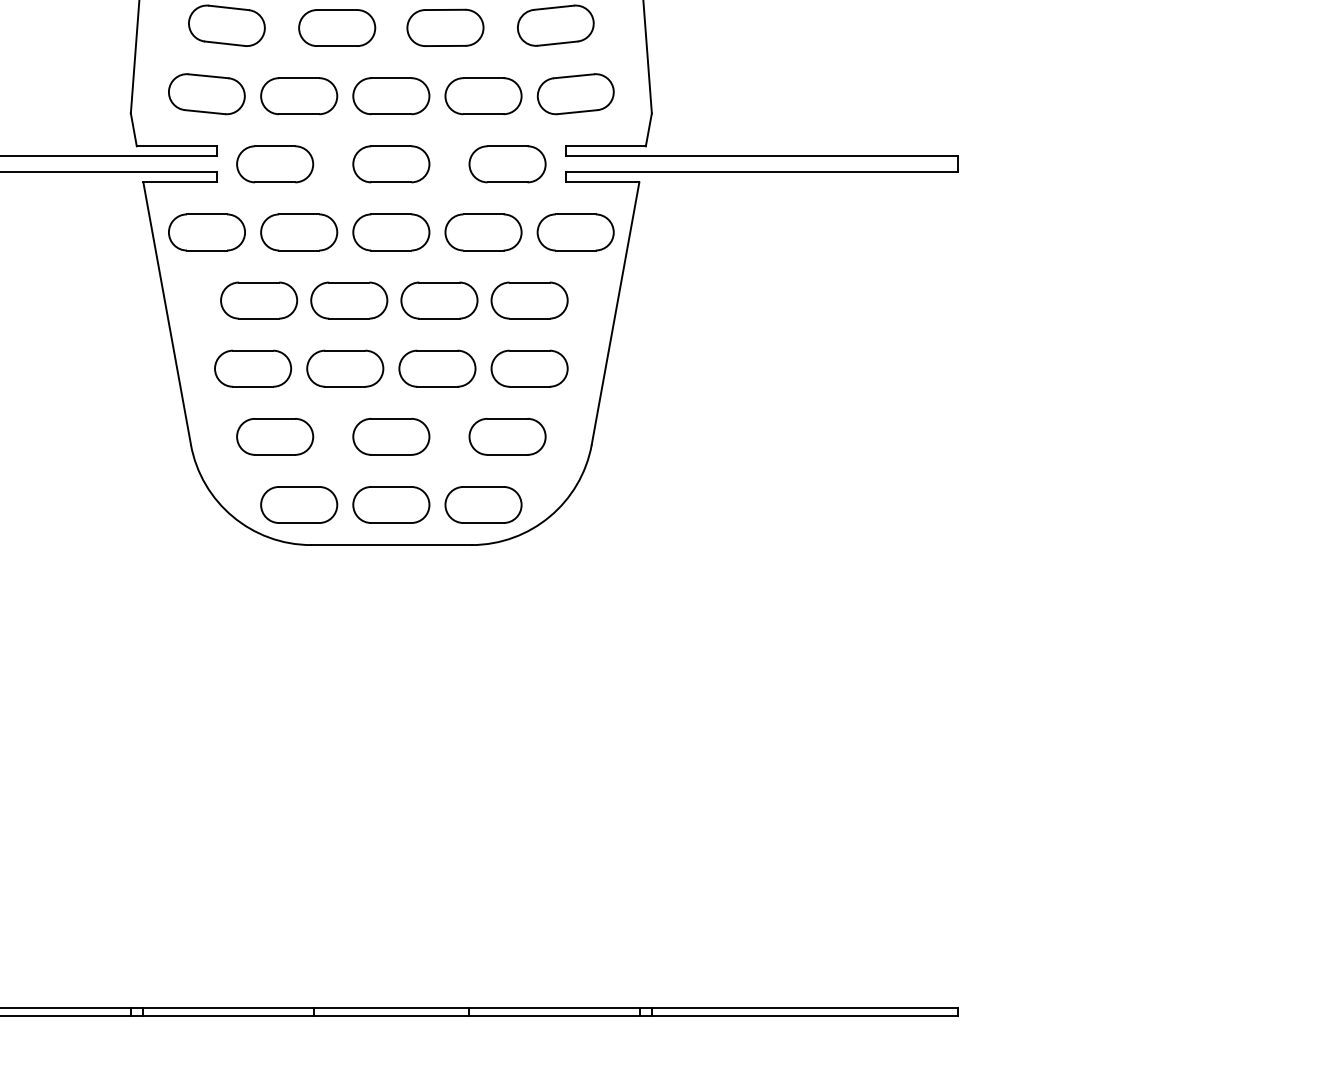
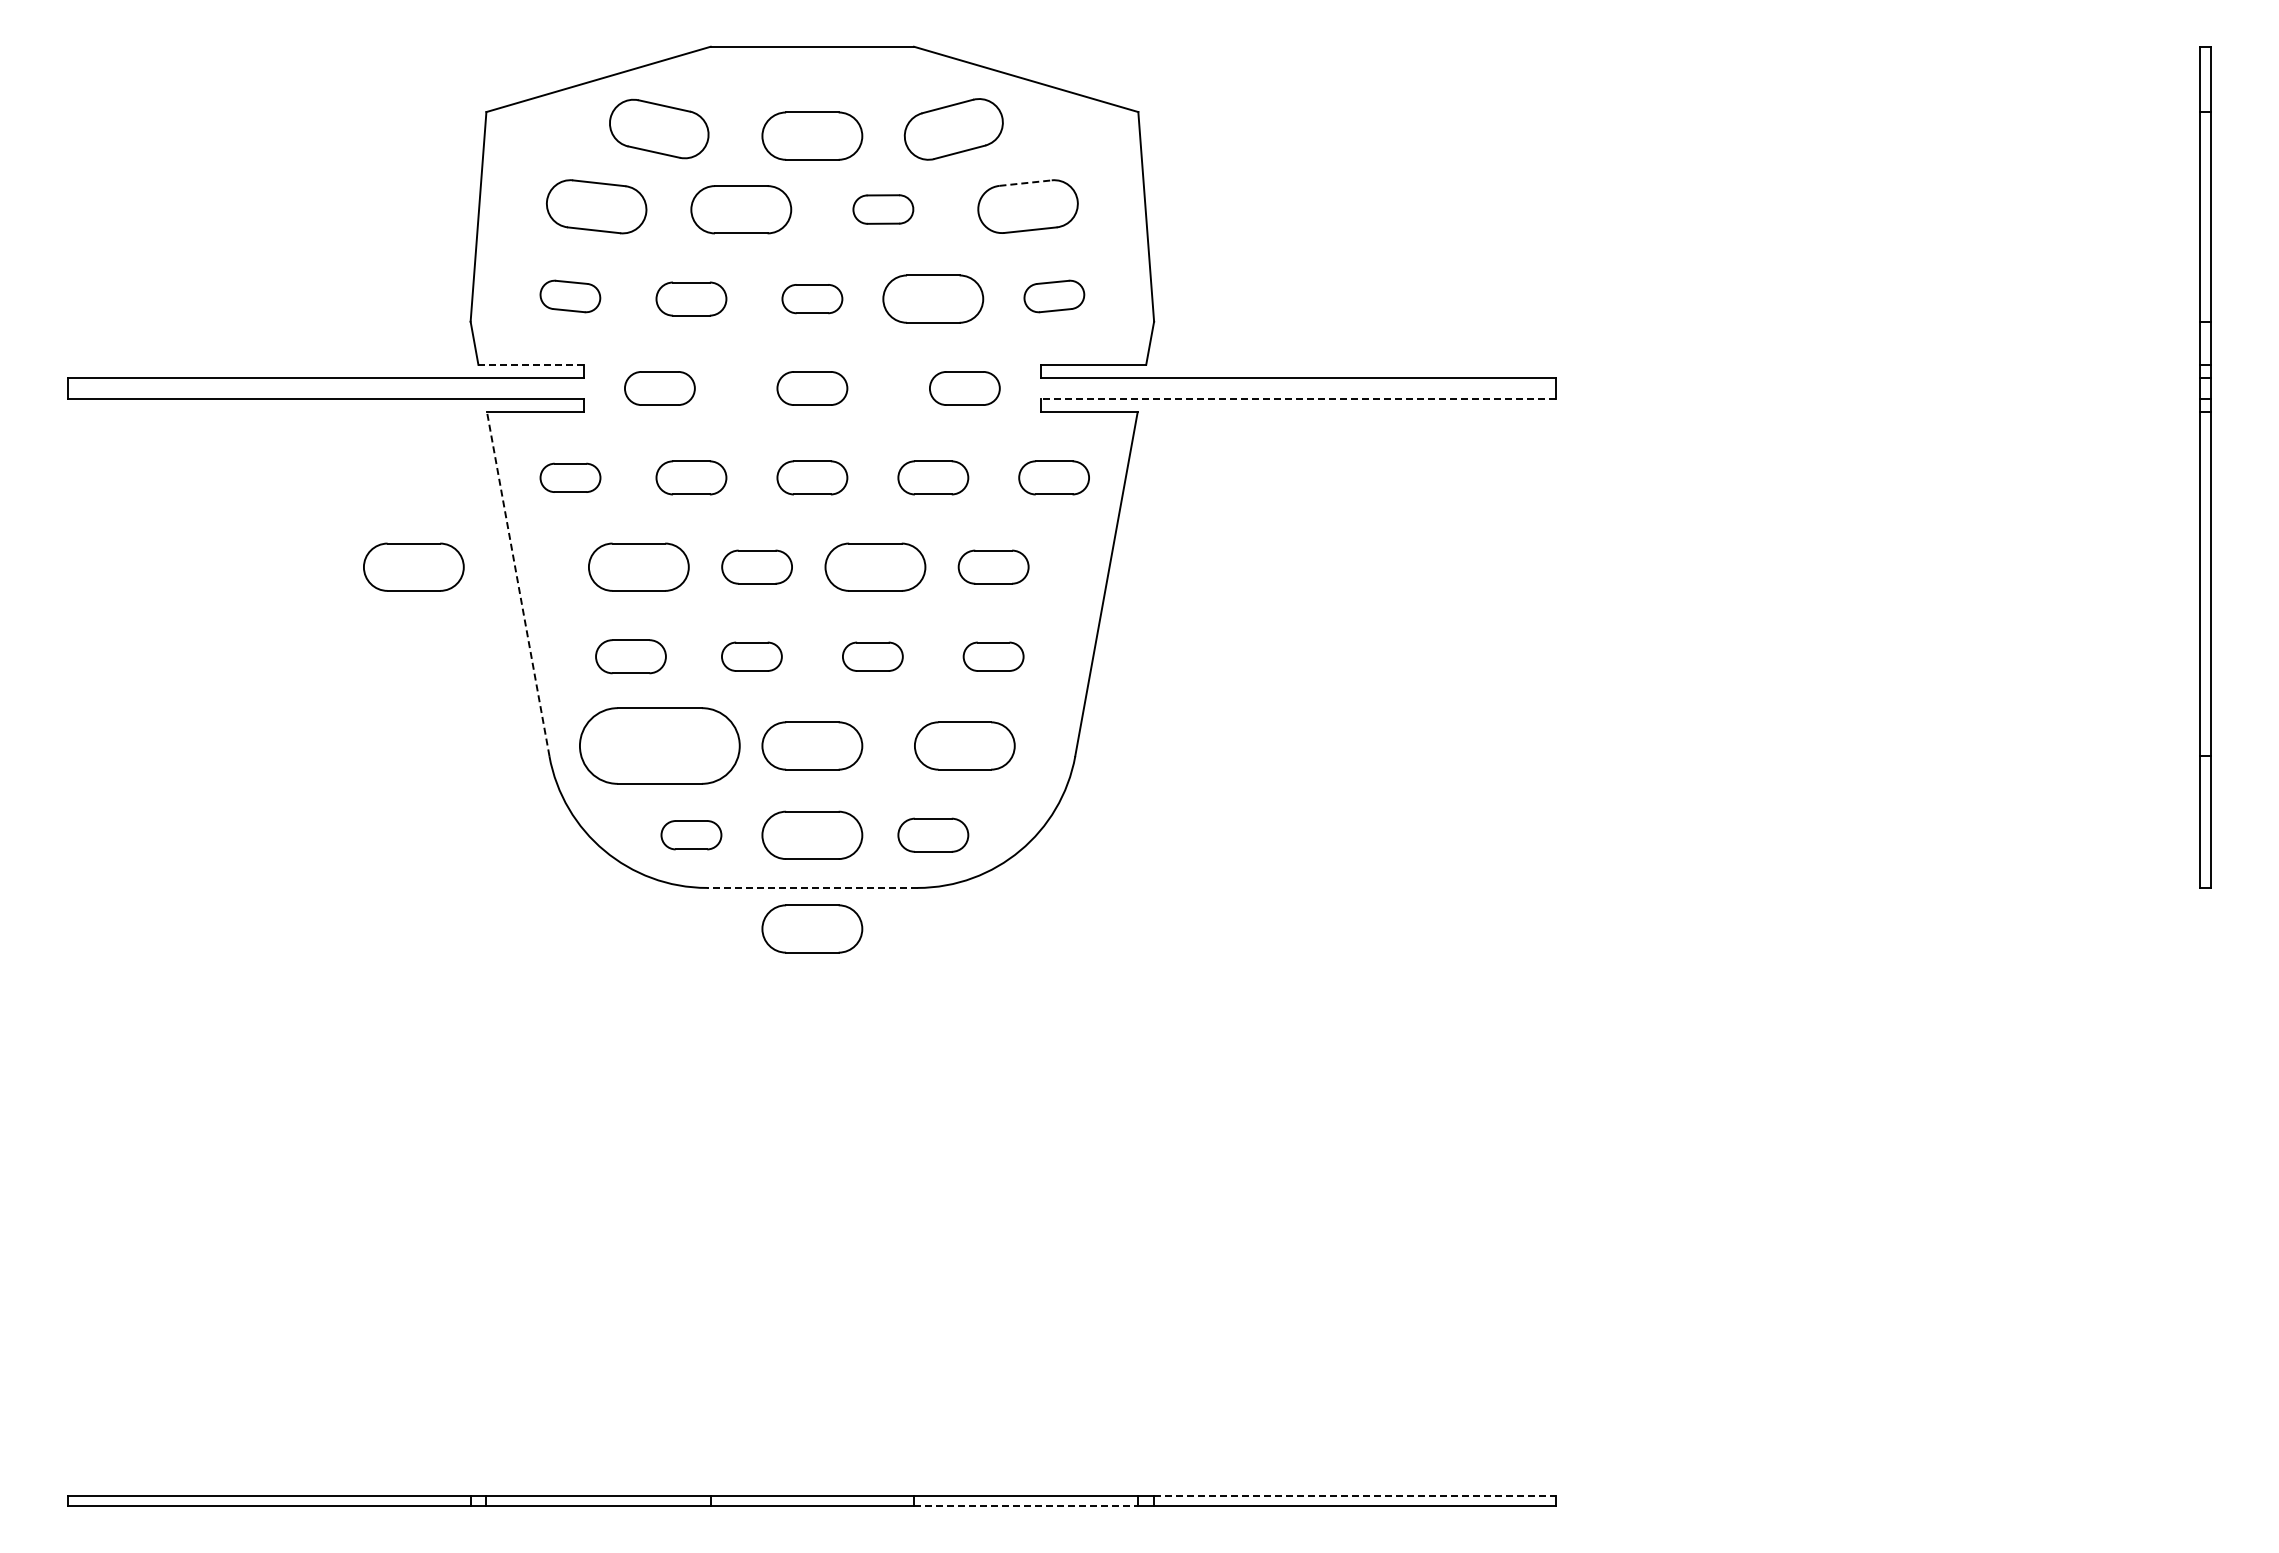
line: (554, 8) -> (1026, 183), solid -> dashed
part: (445, 27) -> (883, 209), size x0.6
part: (206, 94) -> (570, 296), size x0.6
part: (575, 94) -> (1054, 296), size x0.6
part: (299, 95) -> (691, 298), size x0.7
part: (391, 95) -> (812, 298), size x0.6
line: (177, 146) -> (531, 364), solid -> dashed
part: (274, 164) -> (659, 388), size x0.7
part: (391, 164) -> (812, 388), size x0.7
part: (507, 164) -> (964, 388), size x0.7
line: (761, 172) -> (1298, 399), solid -> dashed
part: (206, 232) -> (570, 477), size x0.6
part: (299, 232) -> (691, 477), size x0.7
part: (391, 232) -> (812, 477), size x0.7
part: (483, 232) -> (933, 477), size x0.7
part: (575, 232) -> (1053, 477), size x0.7
part: (87, 300) -> (413, 566), added
part: (348, 300) -> (756, 566), size x0.7
part: (529, 300) -> (993, 566), size x0.7
line: (167, 313) -> (518, 584), solid -> dashed
part: (252, 368) -> (630, 656), size x0.7
part: (344, 368) -> (751, 656), size x0.6
part: (437, 368) -> (872, 656), size x0.6
part: (529, 368) -> (993, 656), size x0.6
part: (274, 436) -> (659, 745), size x1.6
part: (299, 504) -> (691, 834), size x0.6
part: (483, 504) -> (933, 834), size x0.7
line: (390, 544) -> (811, 887), solid -> dashed
part: (391, 575) -> (812, 928), added
line: (805, 1008) -> (1355, 1495), solid -> dashed
line: (554, 1016) -> (1026, 1506), solid -> dashed

